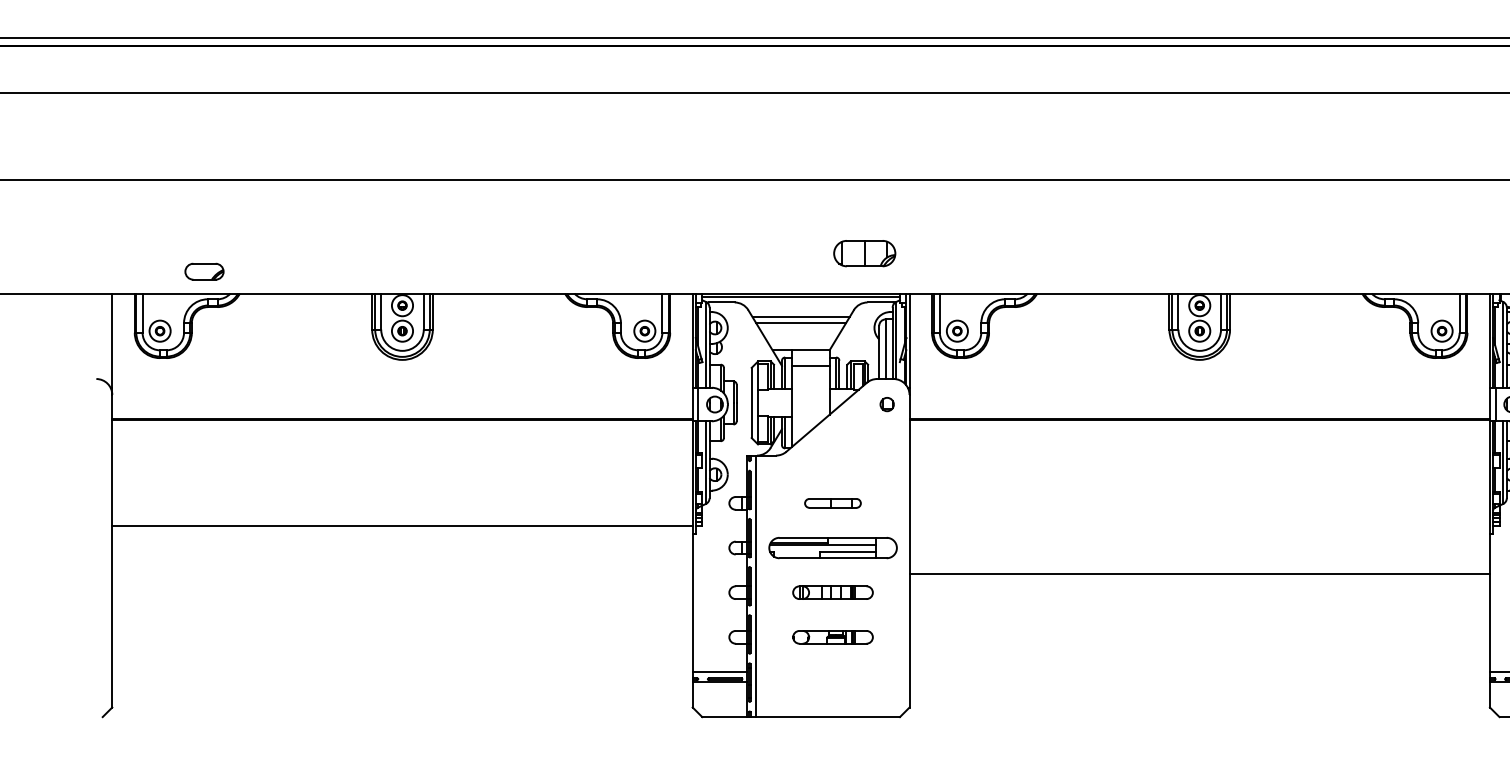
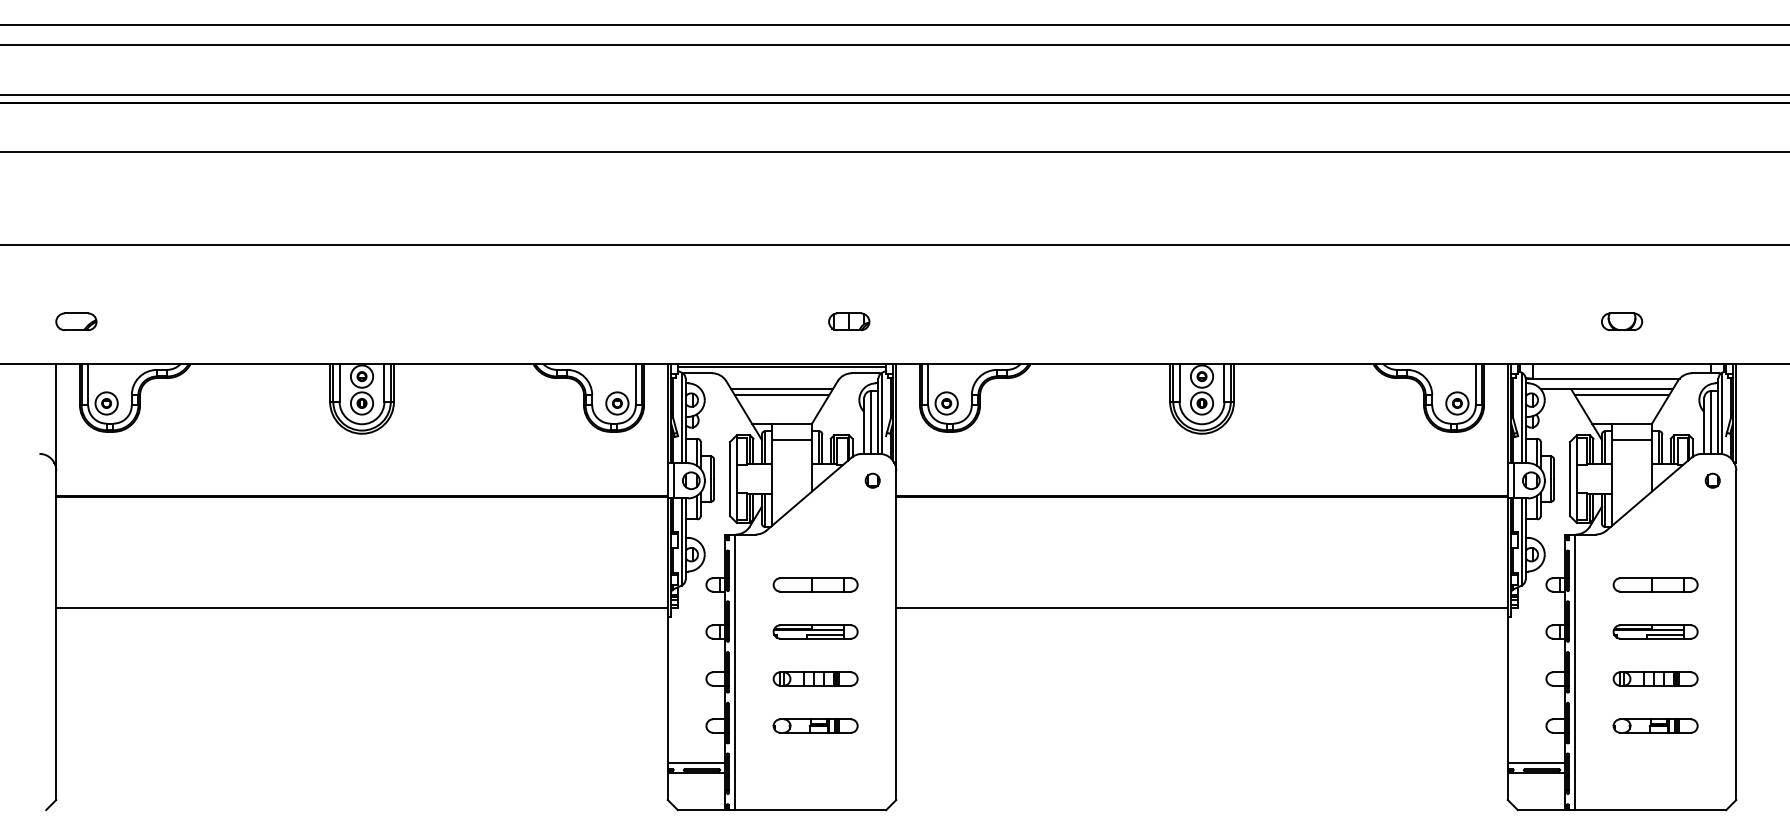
part: (865, 253) -> (849, 321), size x0.62
part: (204, 271) -> (76, 321), moved
part: (832, 502) -> (815, 584), size x1.43
part: (832, 547) -> (815, 631), size x0.62
line: (1199, 574) -> (1201, 608), moved

